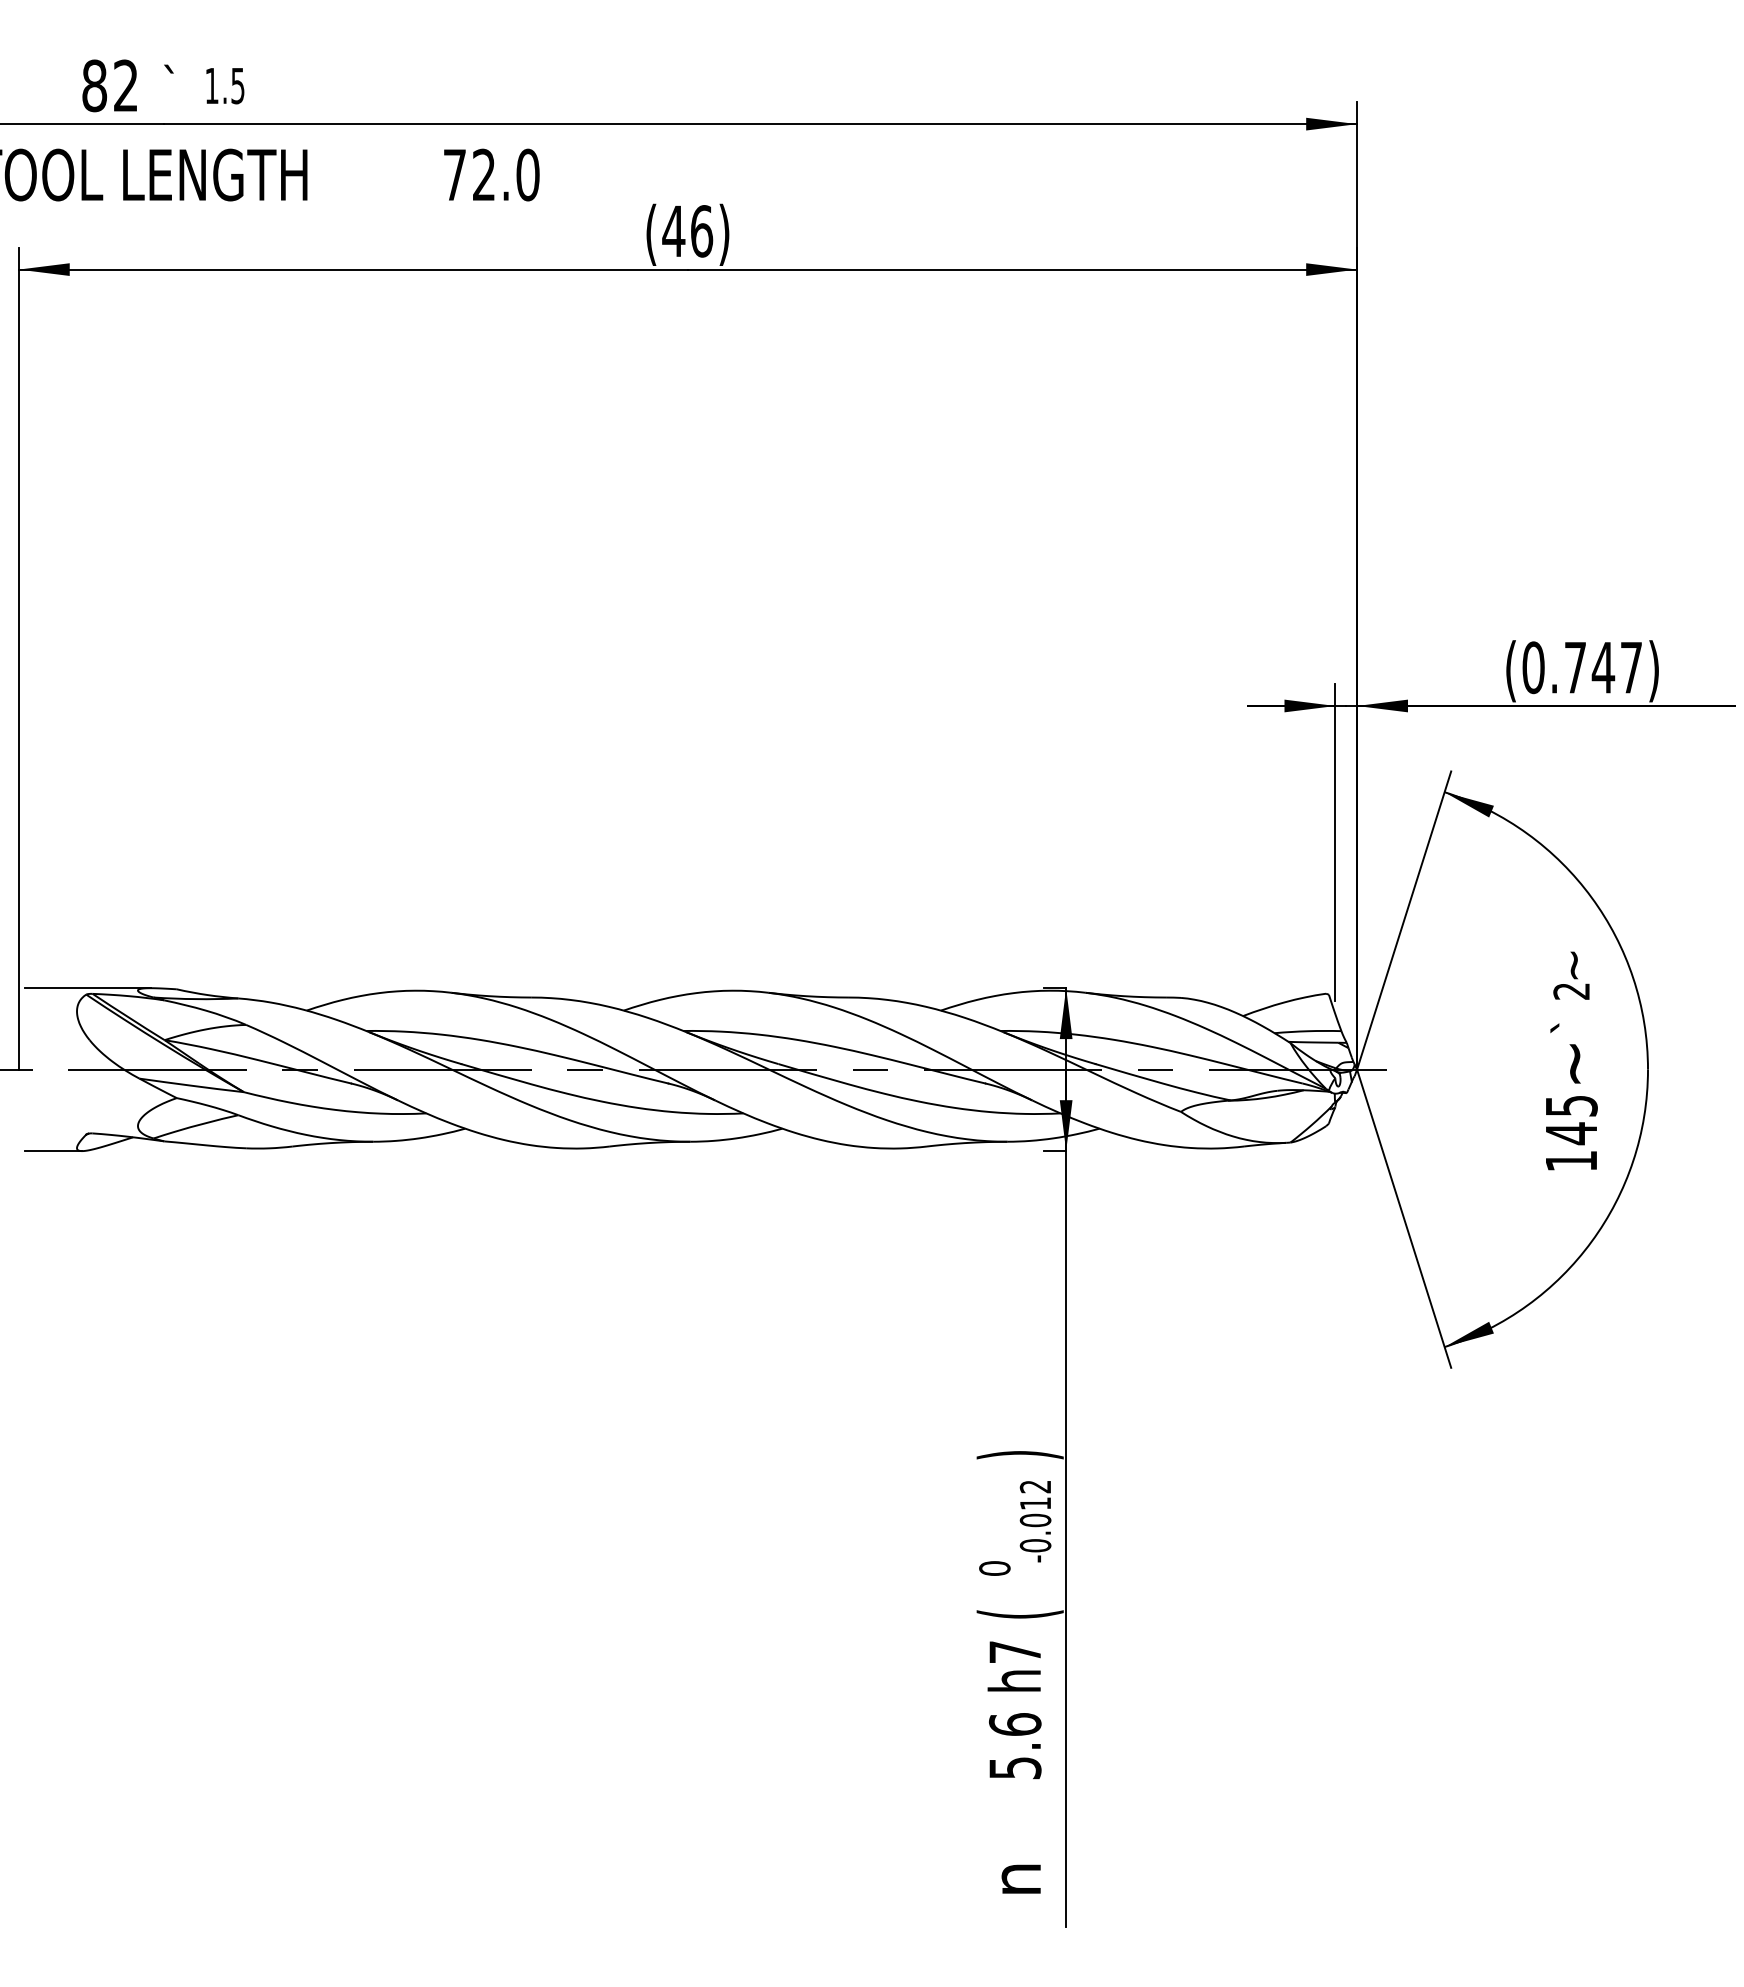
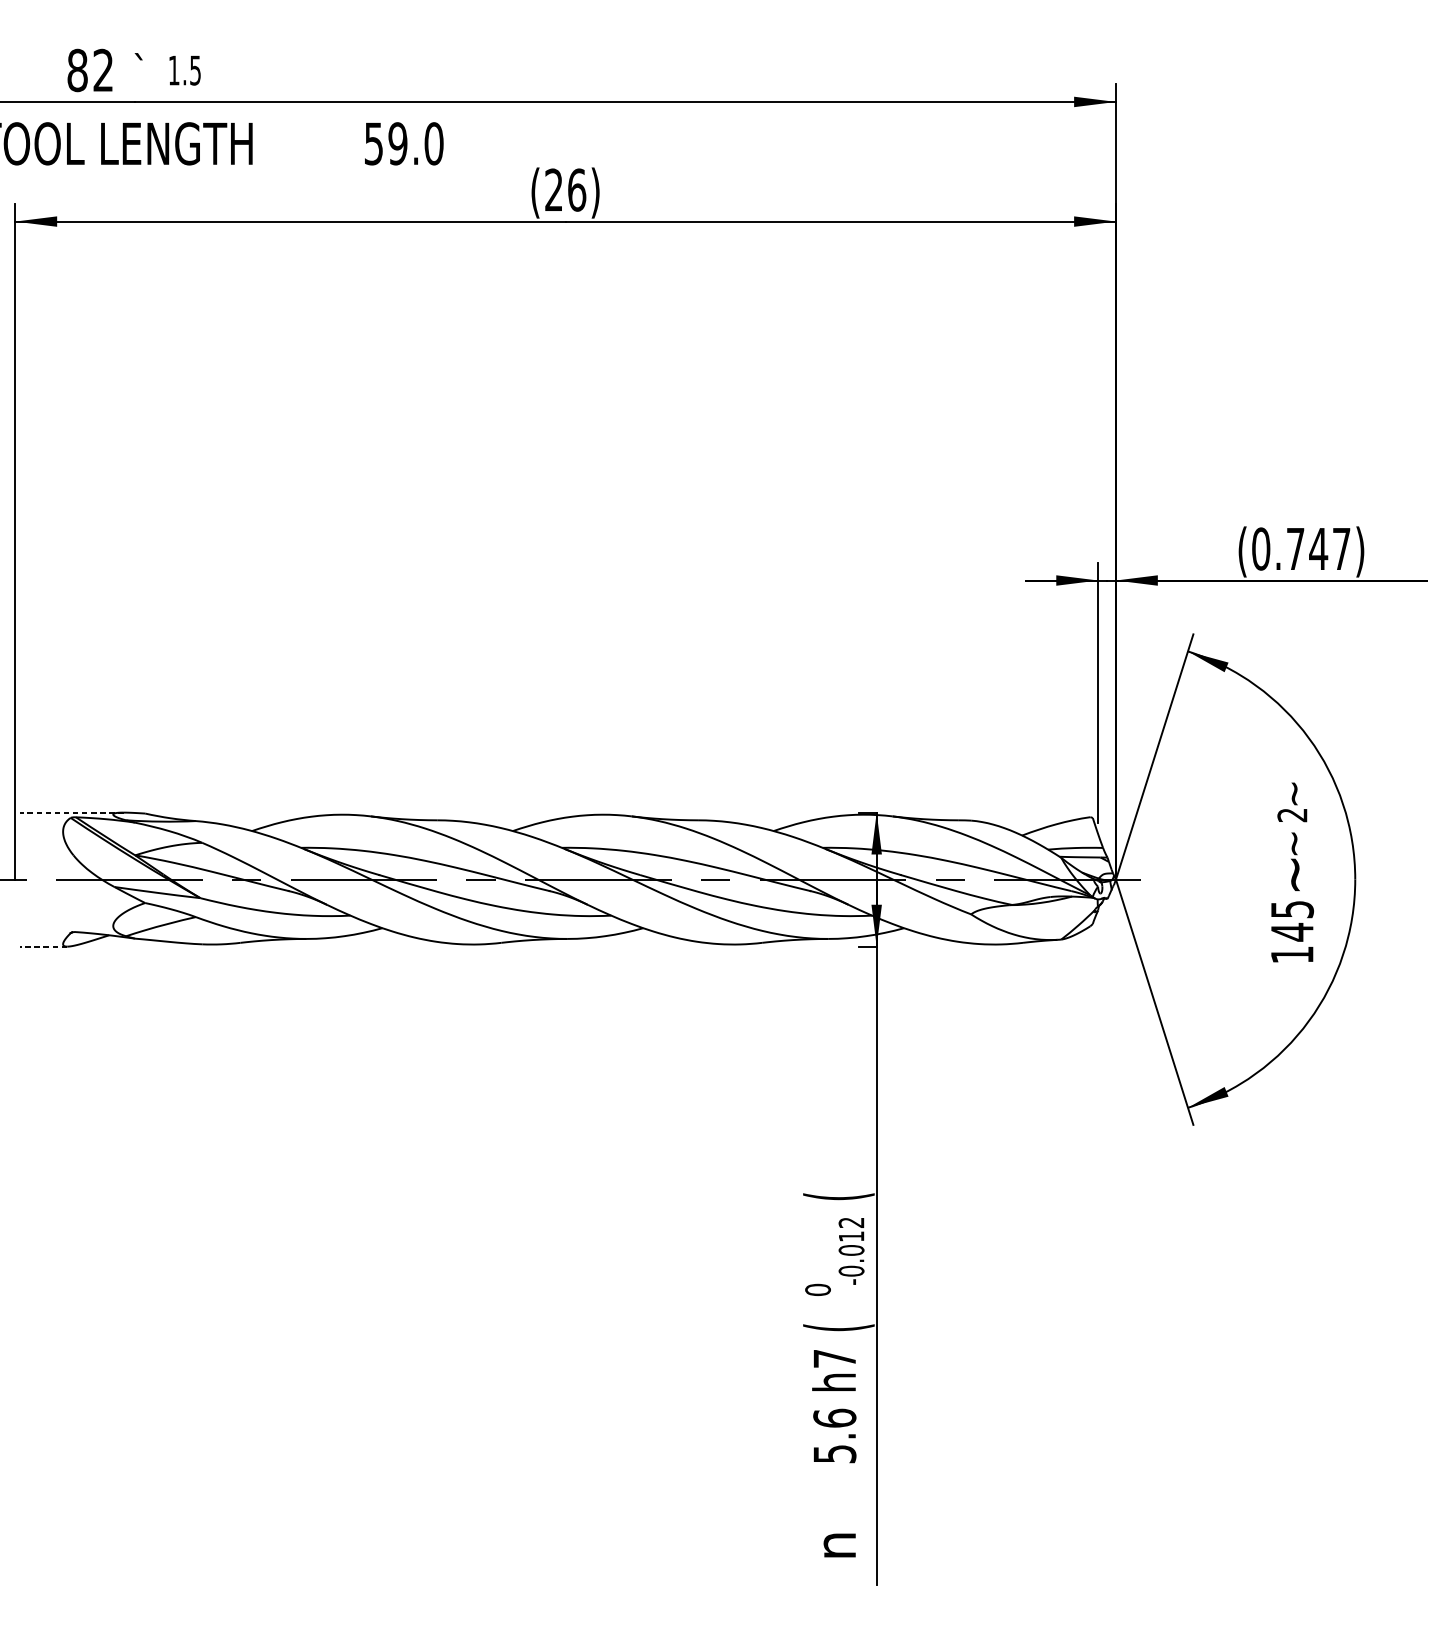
text: (469, 174) -> (385, 143), 72.0 -> 59.0
text: (673, 230) -> (553, 189), (46) -> (26)
line: (87, 988) -> (71, 812), solid -> dashed
text: (1563, 1025) -> (1285, 843), ` -> ~
line: (53, 1151) -> (43, 946), solid -> dashed
text: (1019, 1455) -> (838, 1196), ) -> (

